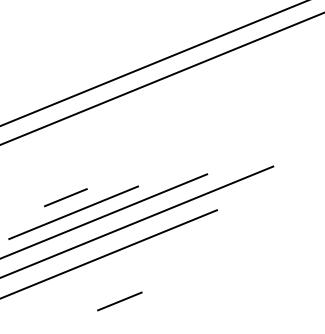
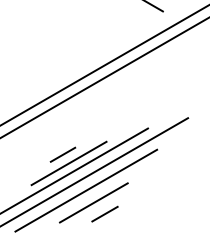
line: (104, 280) -> (93, 202), added

